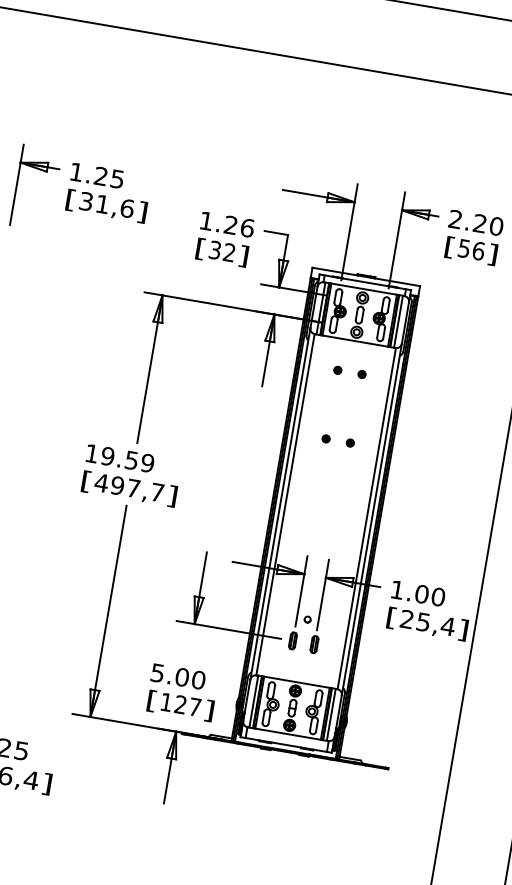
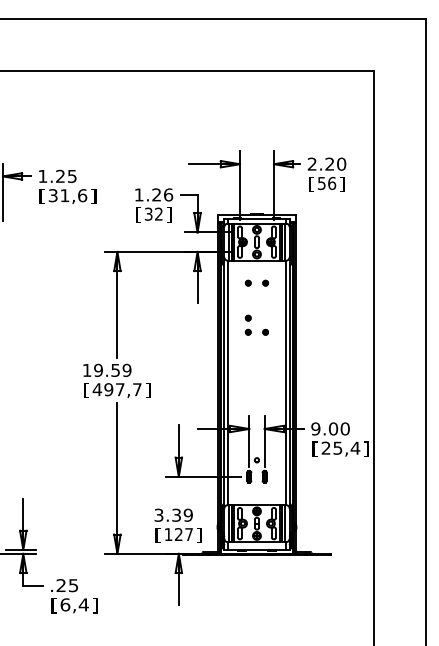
part: (328, 418) -> (247, 317), added
text: (396, 589) -> (315, 428), 1.00 -> 9.00
text: (178, 675) -> (173, 514), 5.00 -> 3.39

